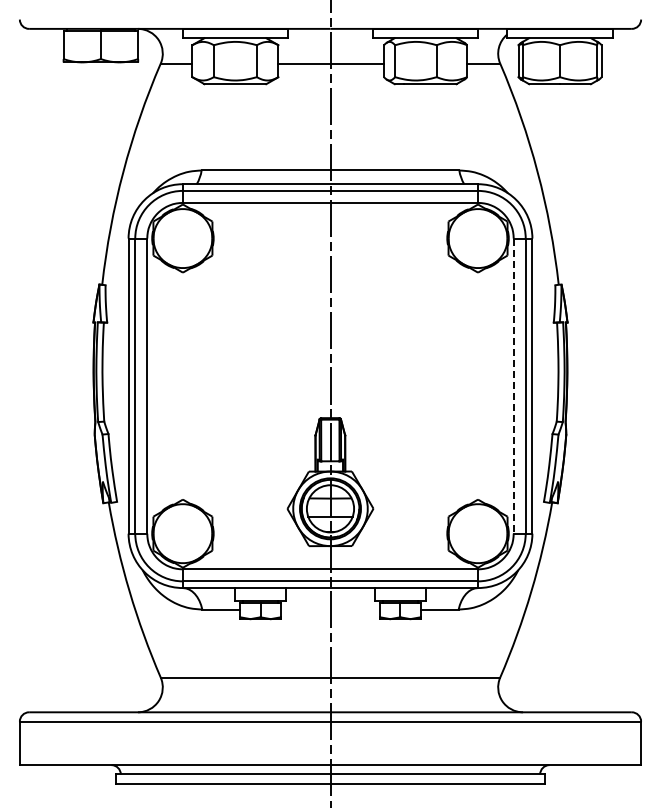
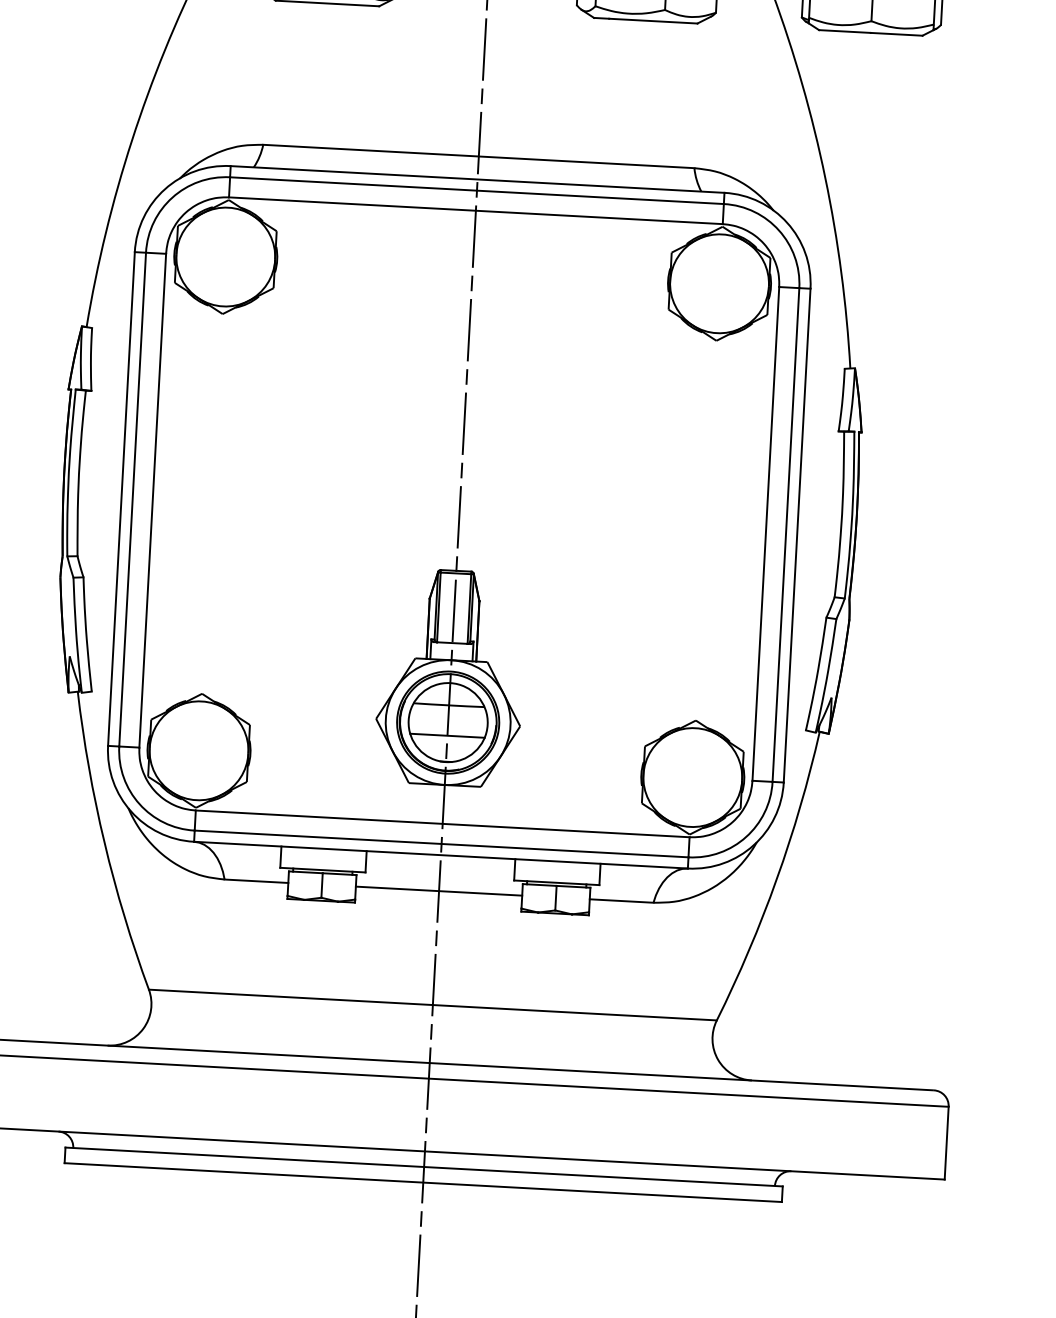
line: (513, 386) -> (765, 534), dashed -> solid
line: (330, 609) -> (439, 891), added

